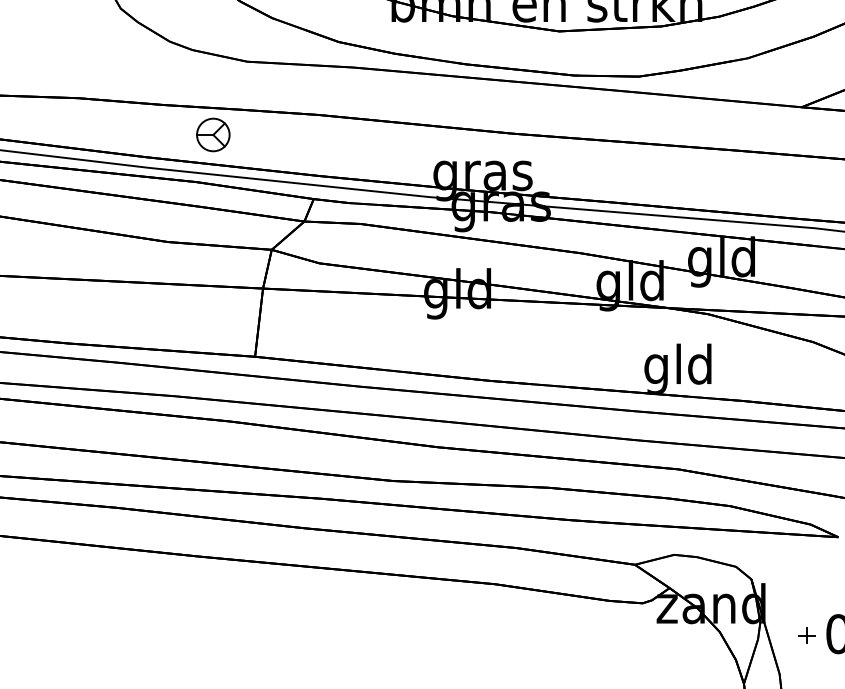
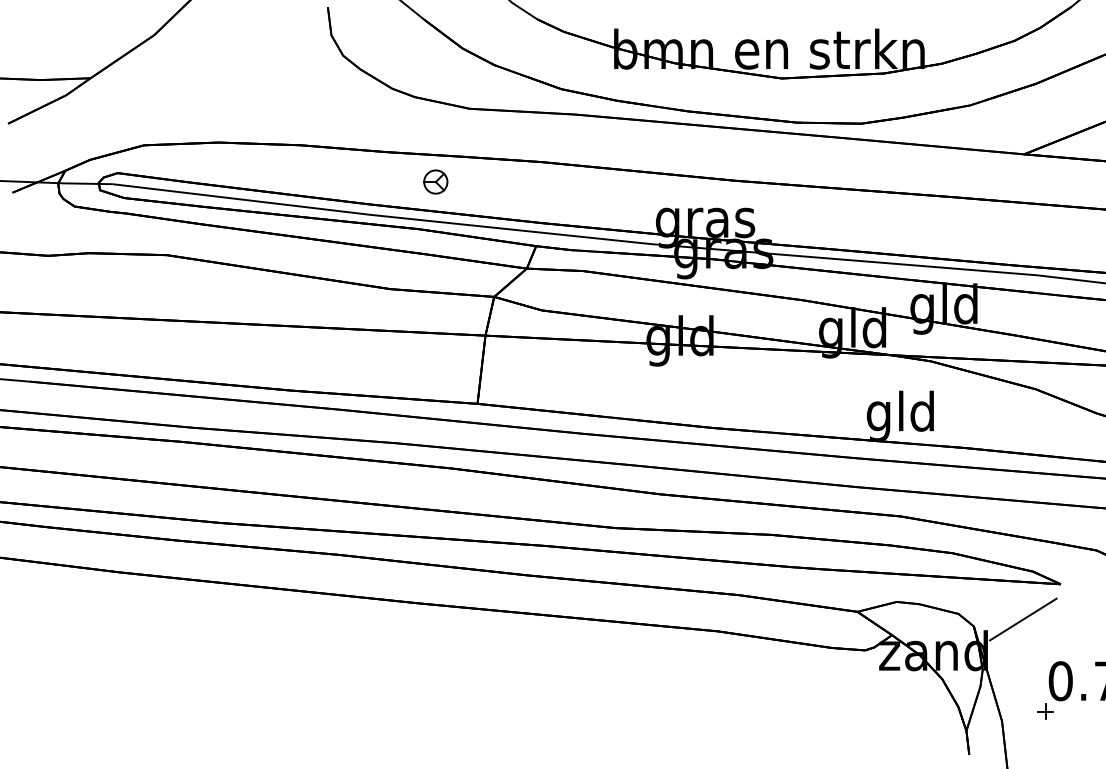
part: (213, 134) -> (435, 181), size x0.71
line: (801, 572) -> (1023, 619), added
part: (807, 635) -> (1045, 711), moved

